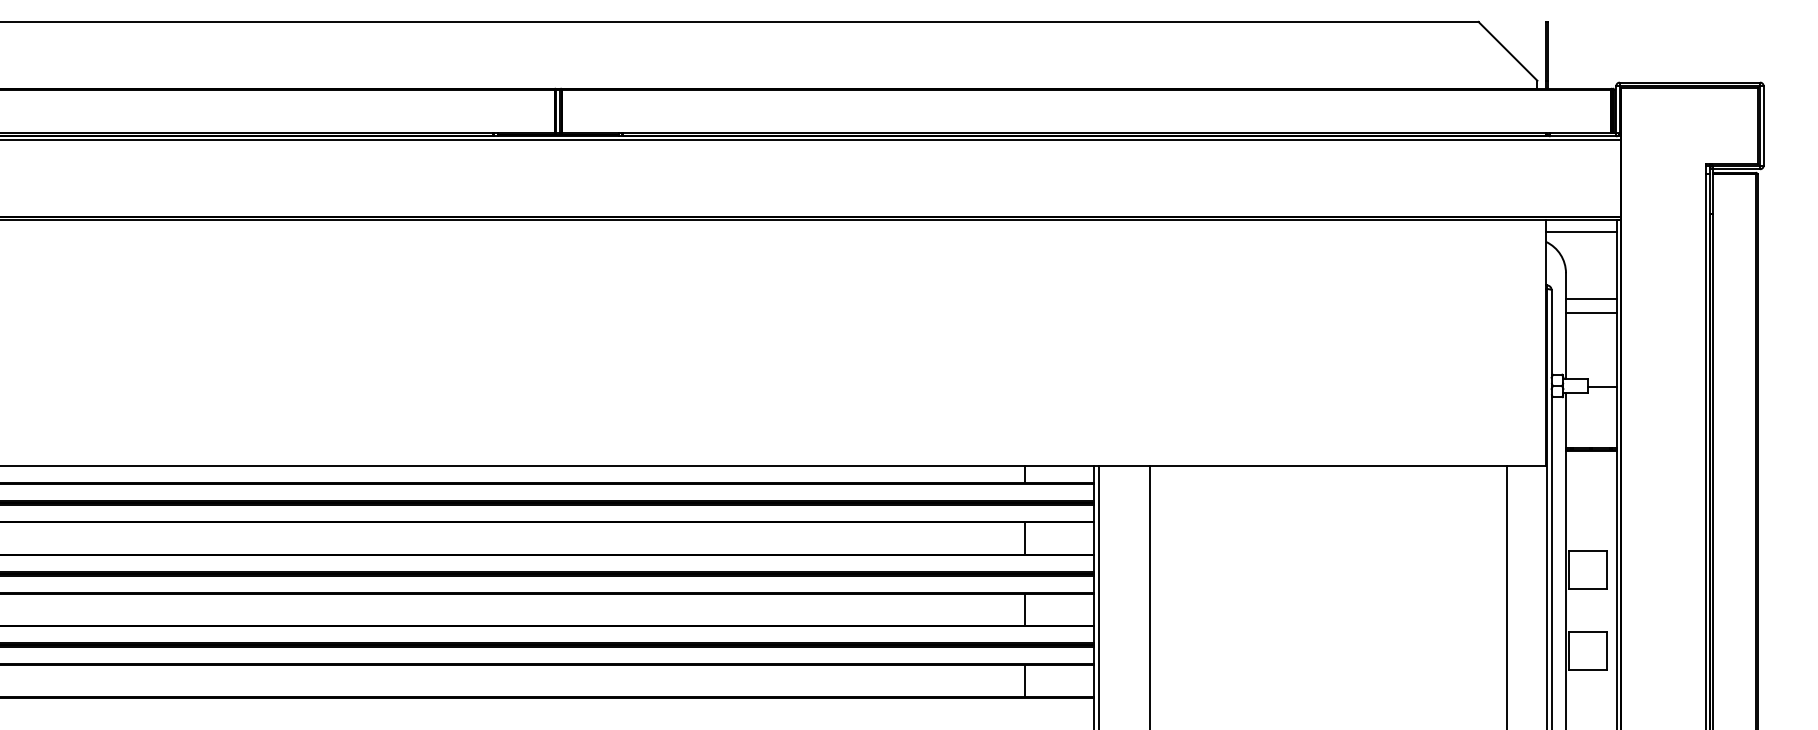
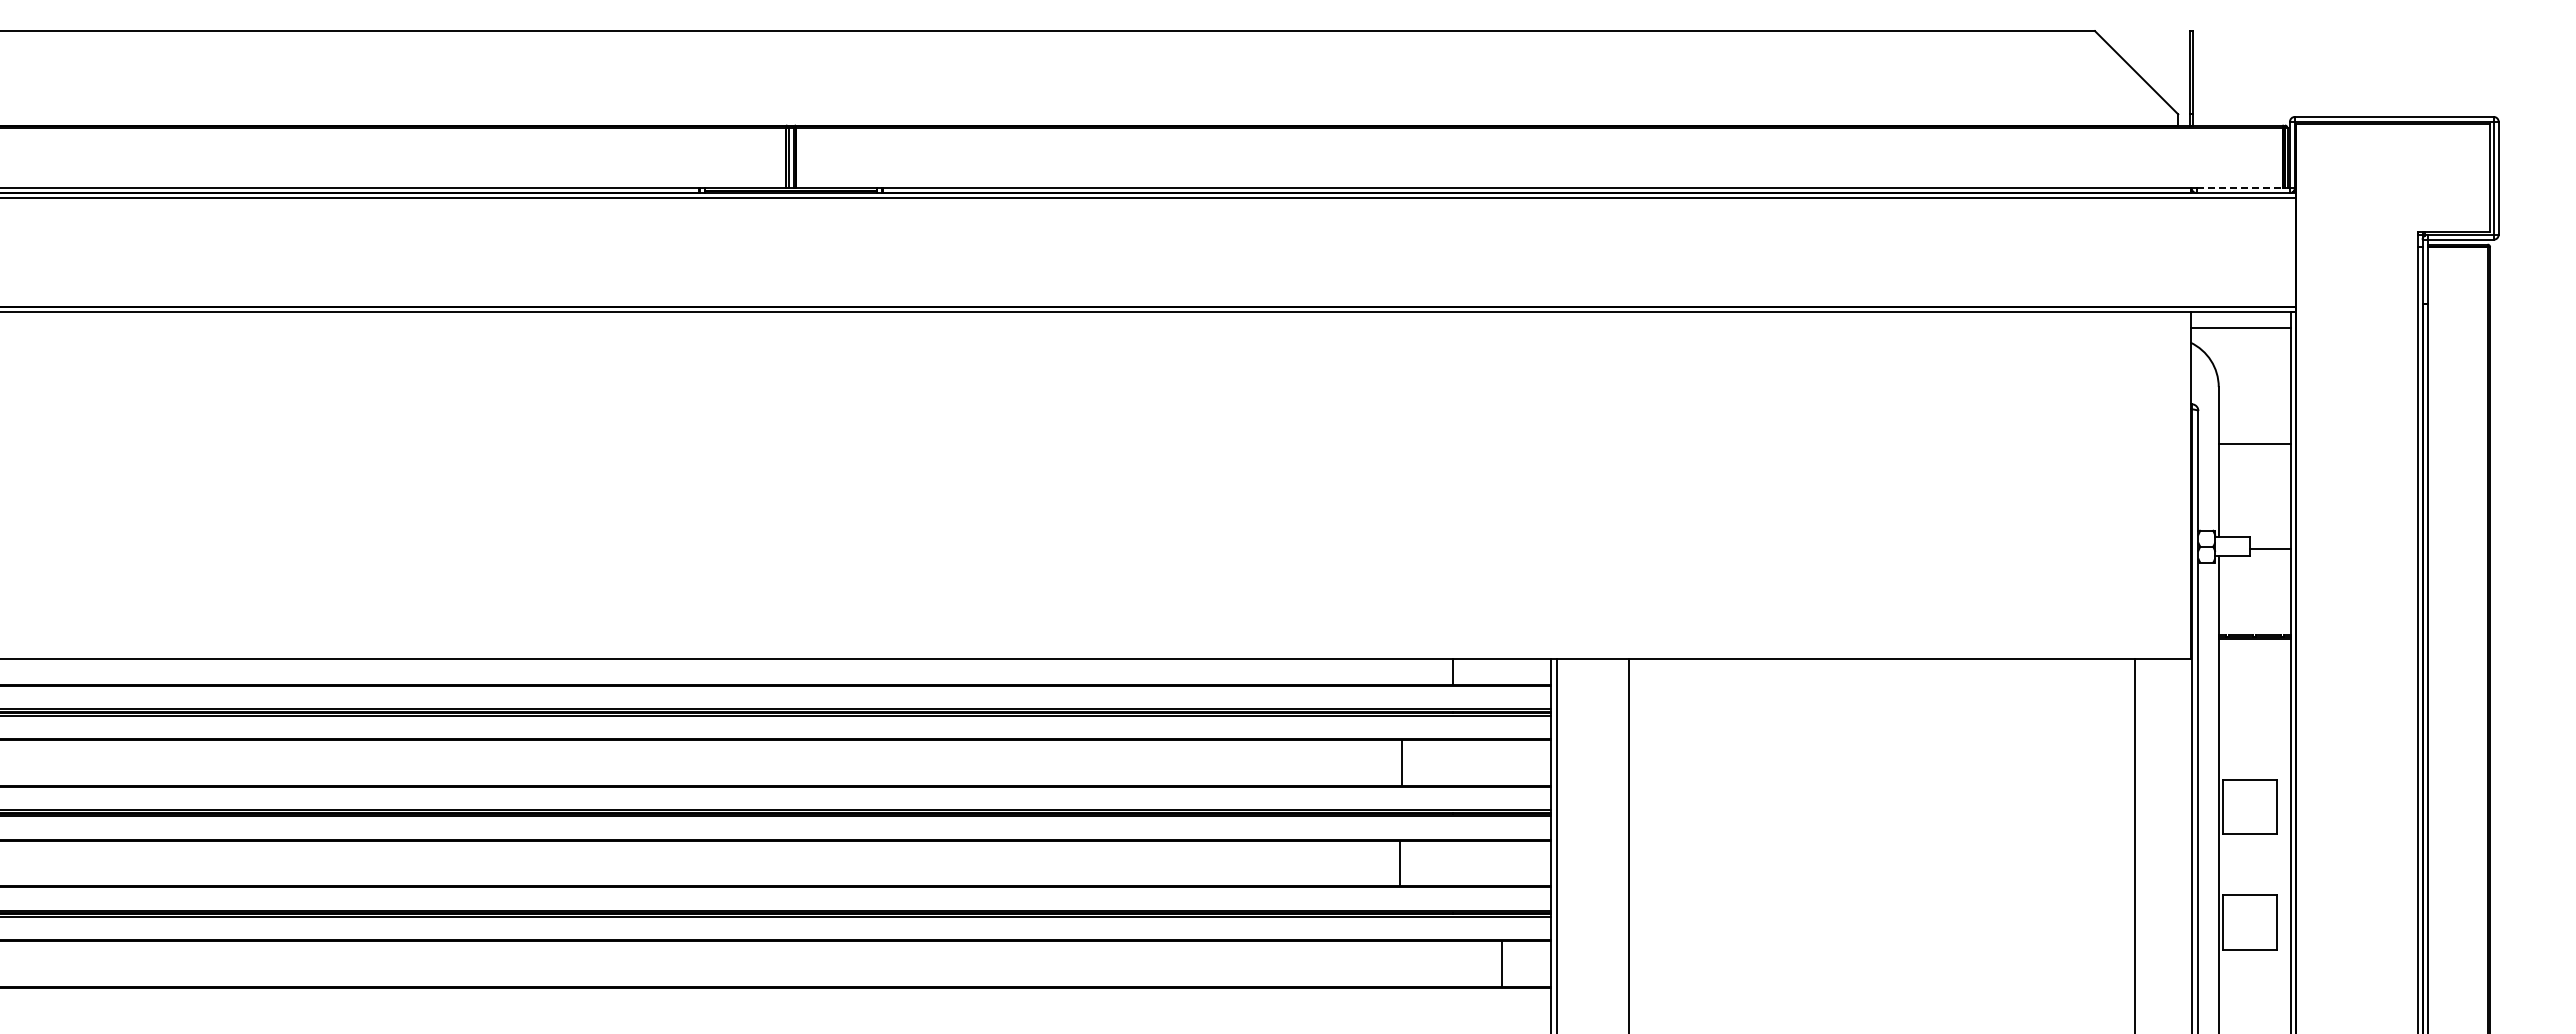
line: (1583, 133) -> (2243, 188), solid -> dashed
line: (1591, 298) -> (2254, 423), removed
line: (1025, 538) -> (1401, 762), moved
line: (1025, 609) -> (1399, 863), moved
line: (1025, 680) -> (1501, 963), moved

